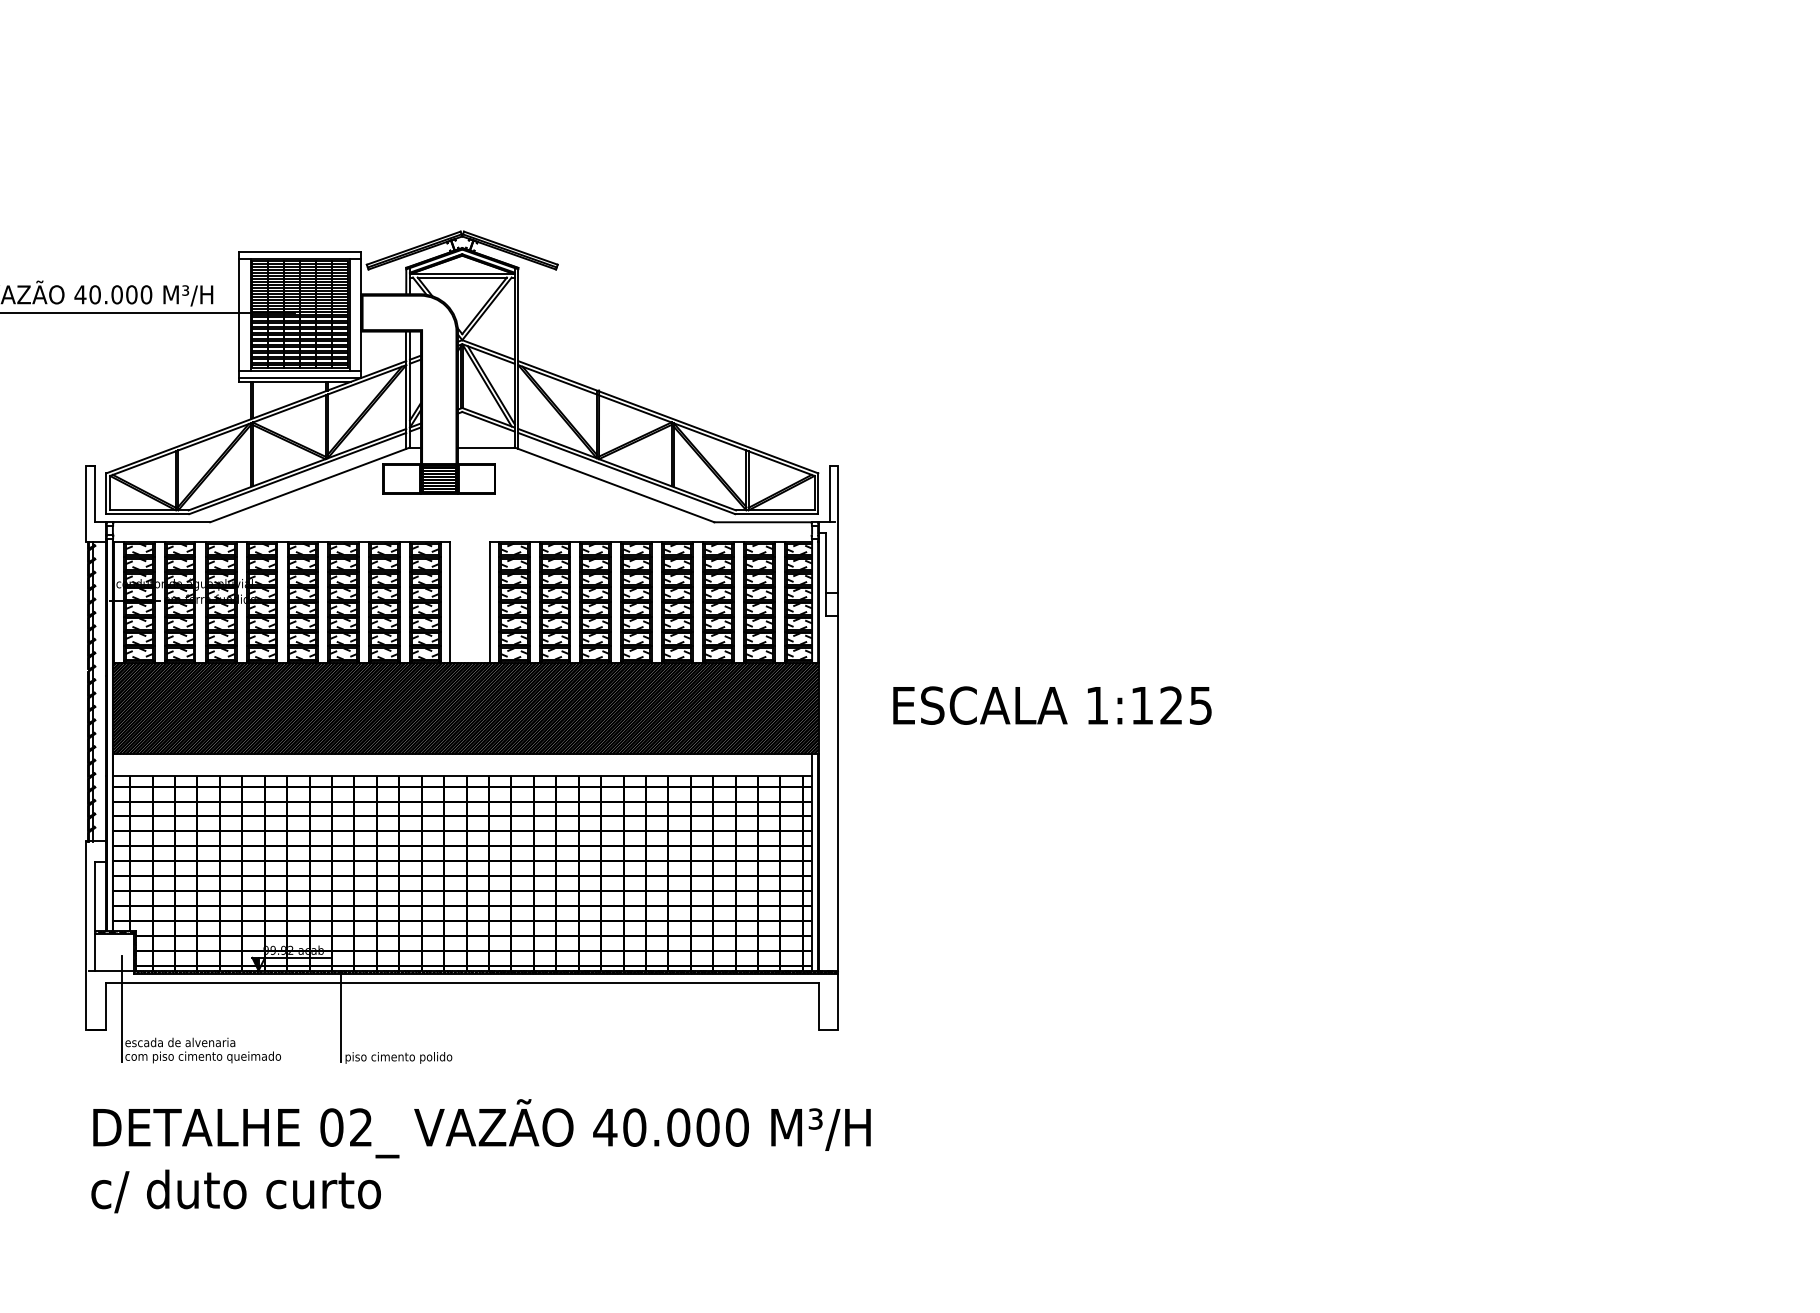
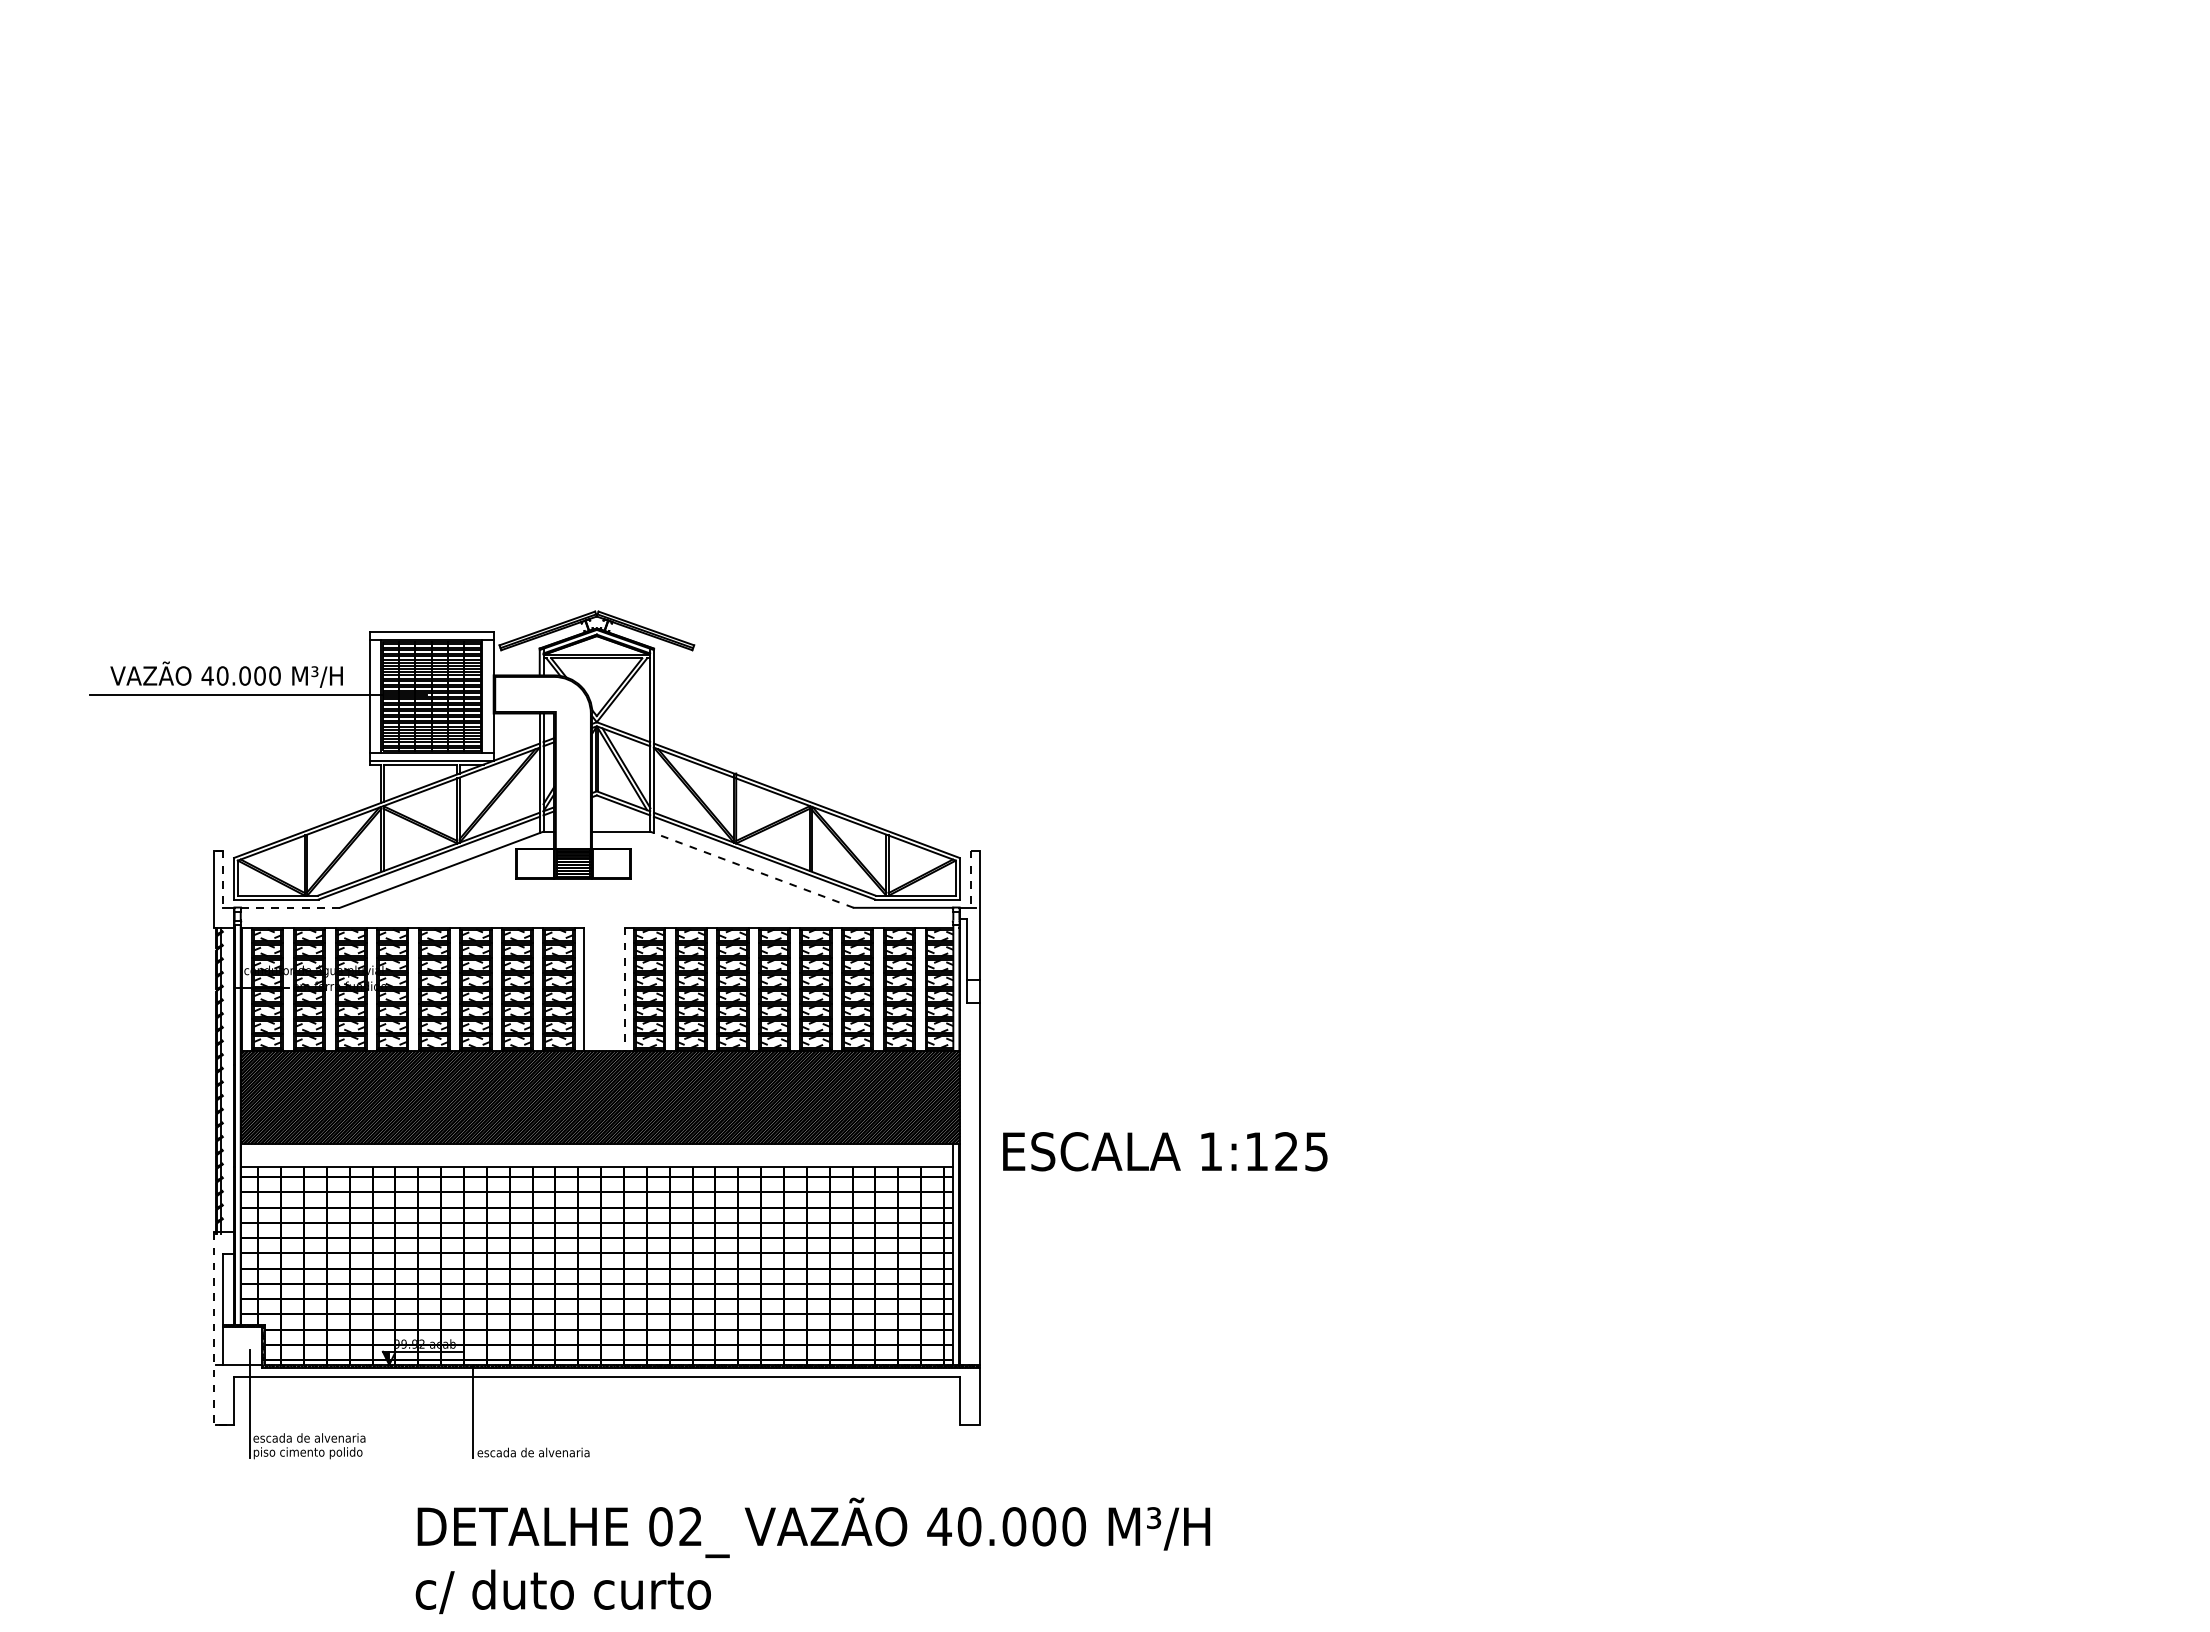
line: (614, 484) -> (751, 869), solid -> dashed
line: (95, 494) -> (222, 879), solid -> dashed
line: (829, 494) -> (971, 879), solid -> dashed
line: (161, 521) -> (290, 907), solid -> dashed
line: (489, 602) -> (624, 989), solid -> dashed
text: (1052, 705) -> (1165, 1151), moved
line: (86, 946) -> (213, 1340), solid -> dashed
text: (202, 1057) -> (332, 1453), com piso cimento queimado -> piso cimento polido
text: (400, 1057) -> (533, 1453), piso cimento polido -> escada de alvenaria
text: (480, 1155) -> (812, 1555), moved

